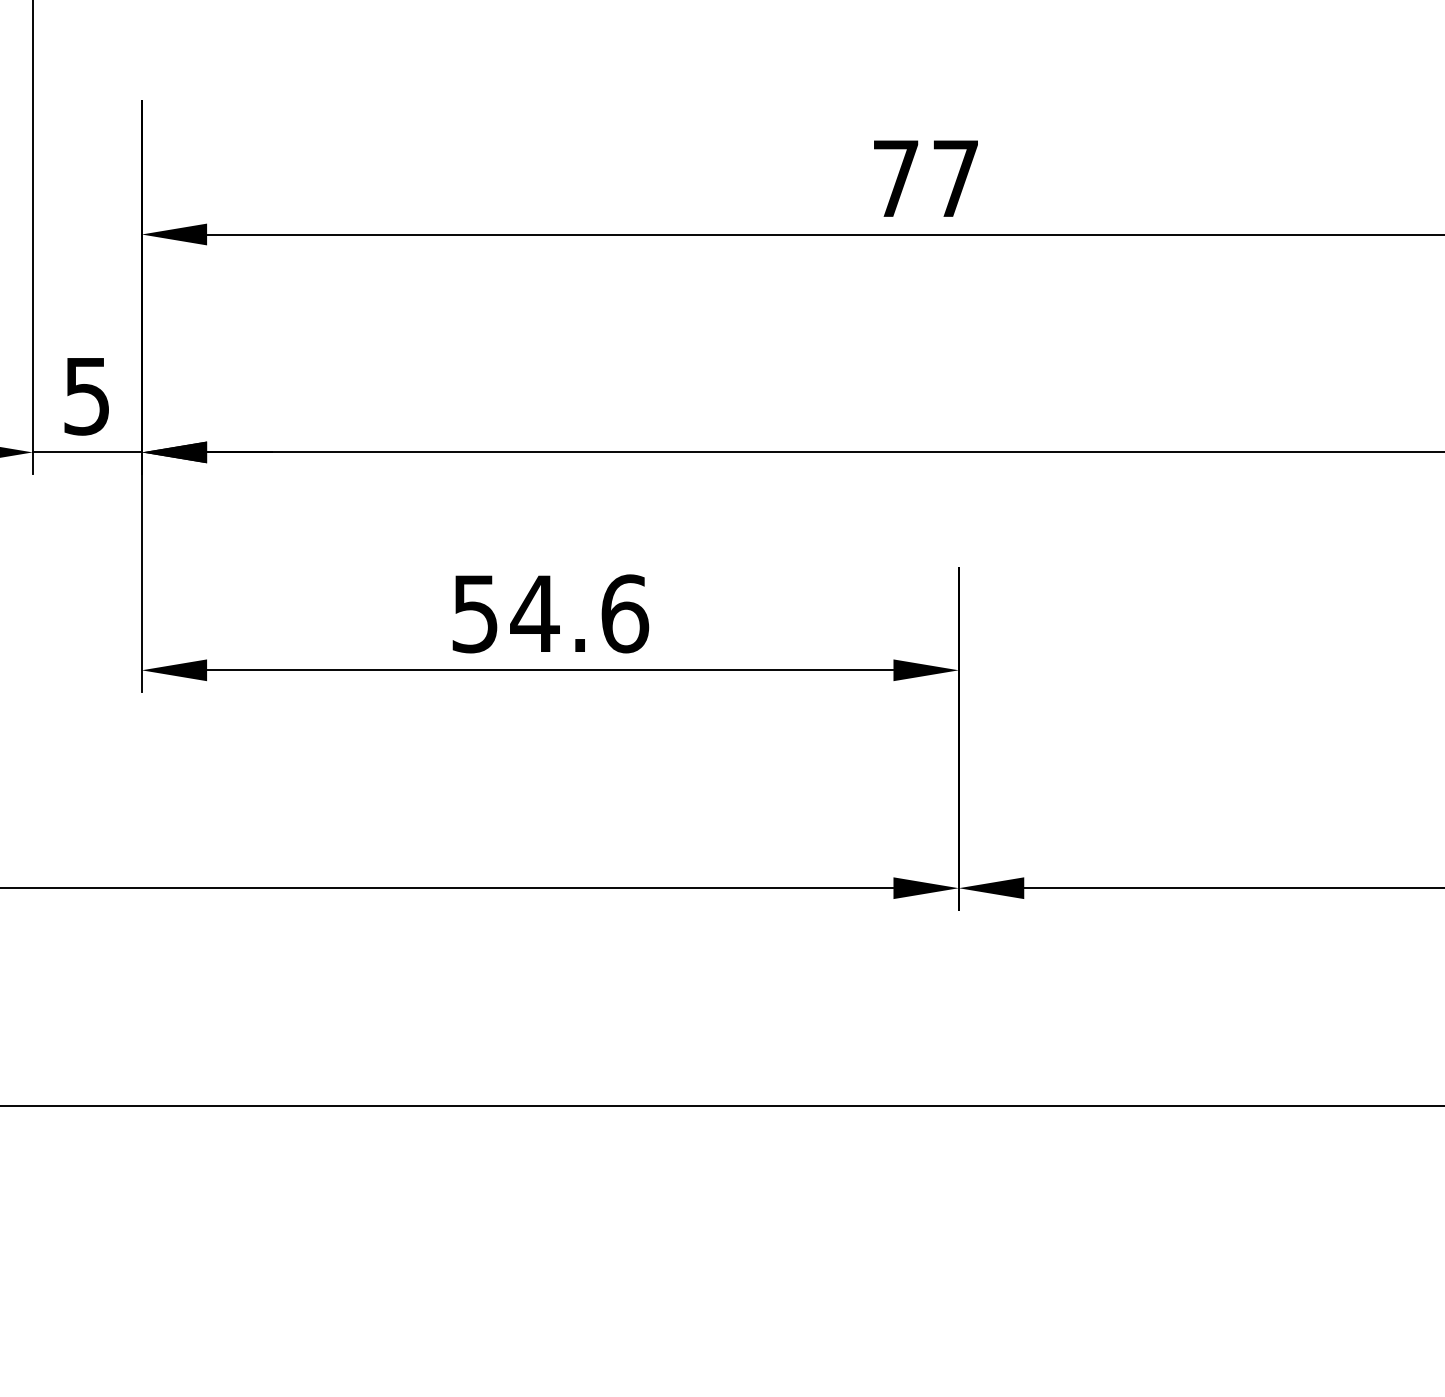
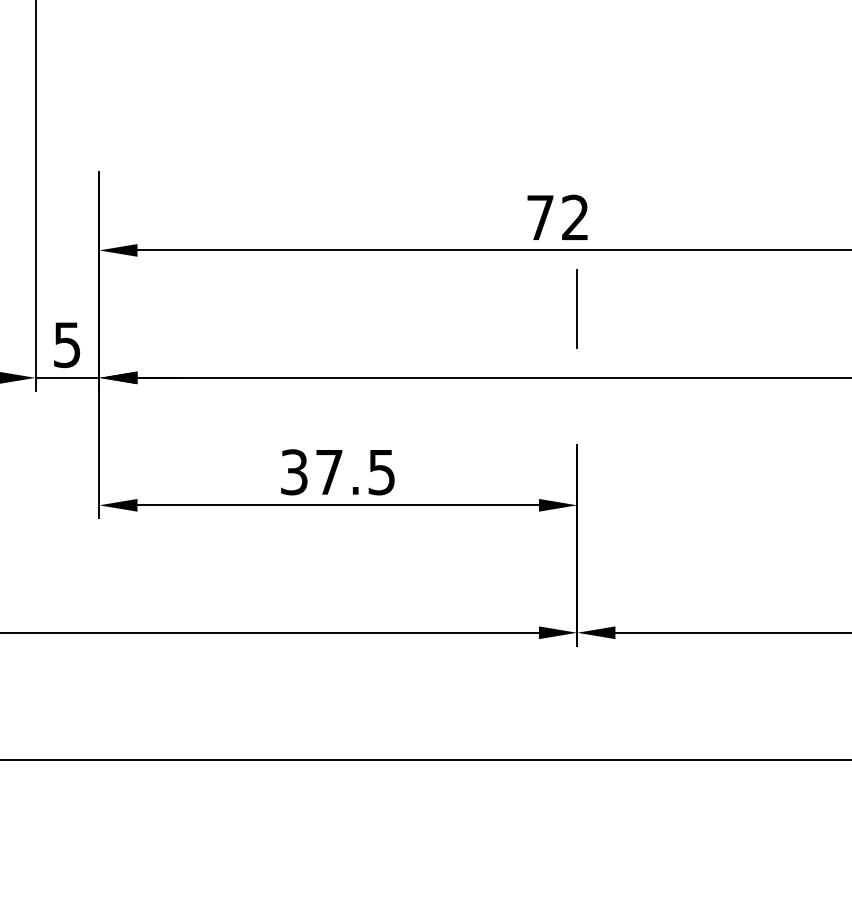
text: (955, 178) -> (575, 217), 77 -> 72
line: (957, 333) -> (576, 308), added
text: (550, 614) -> (338, 472), 54.6 -> 37.5

